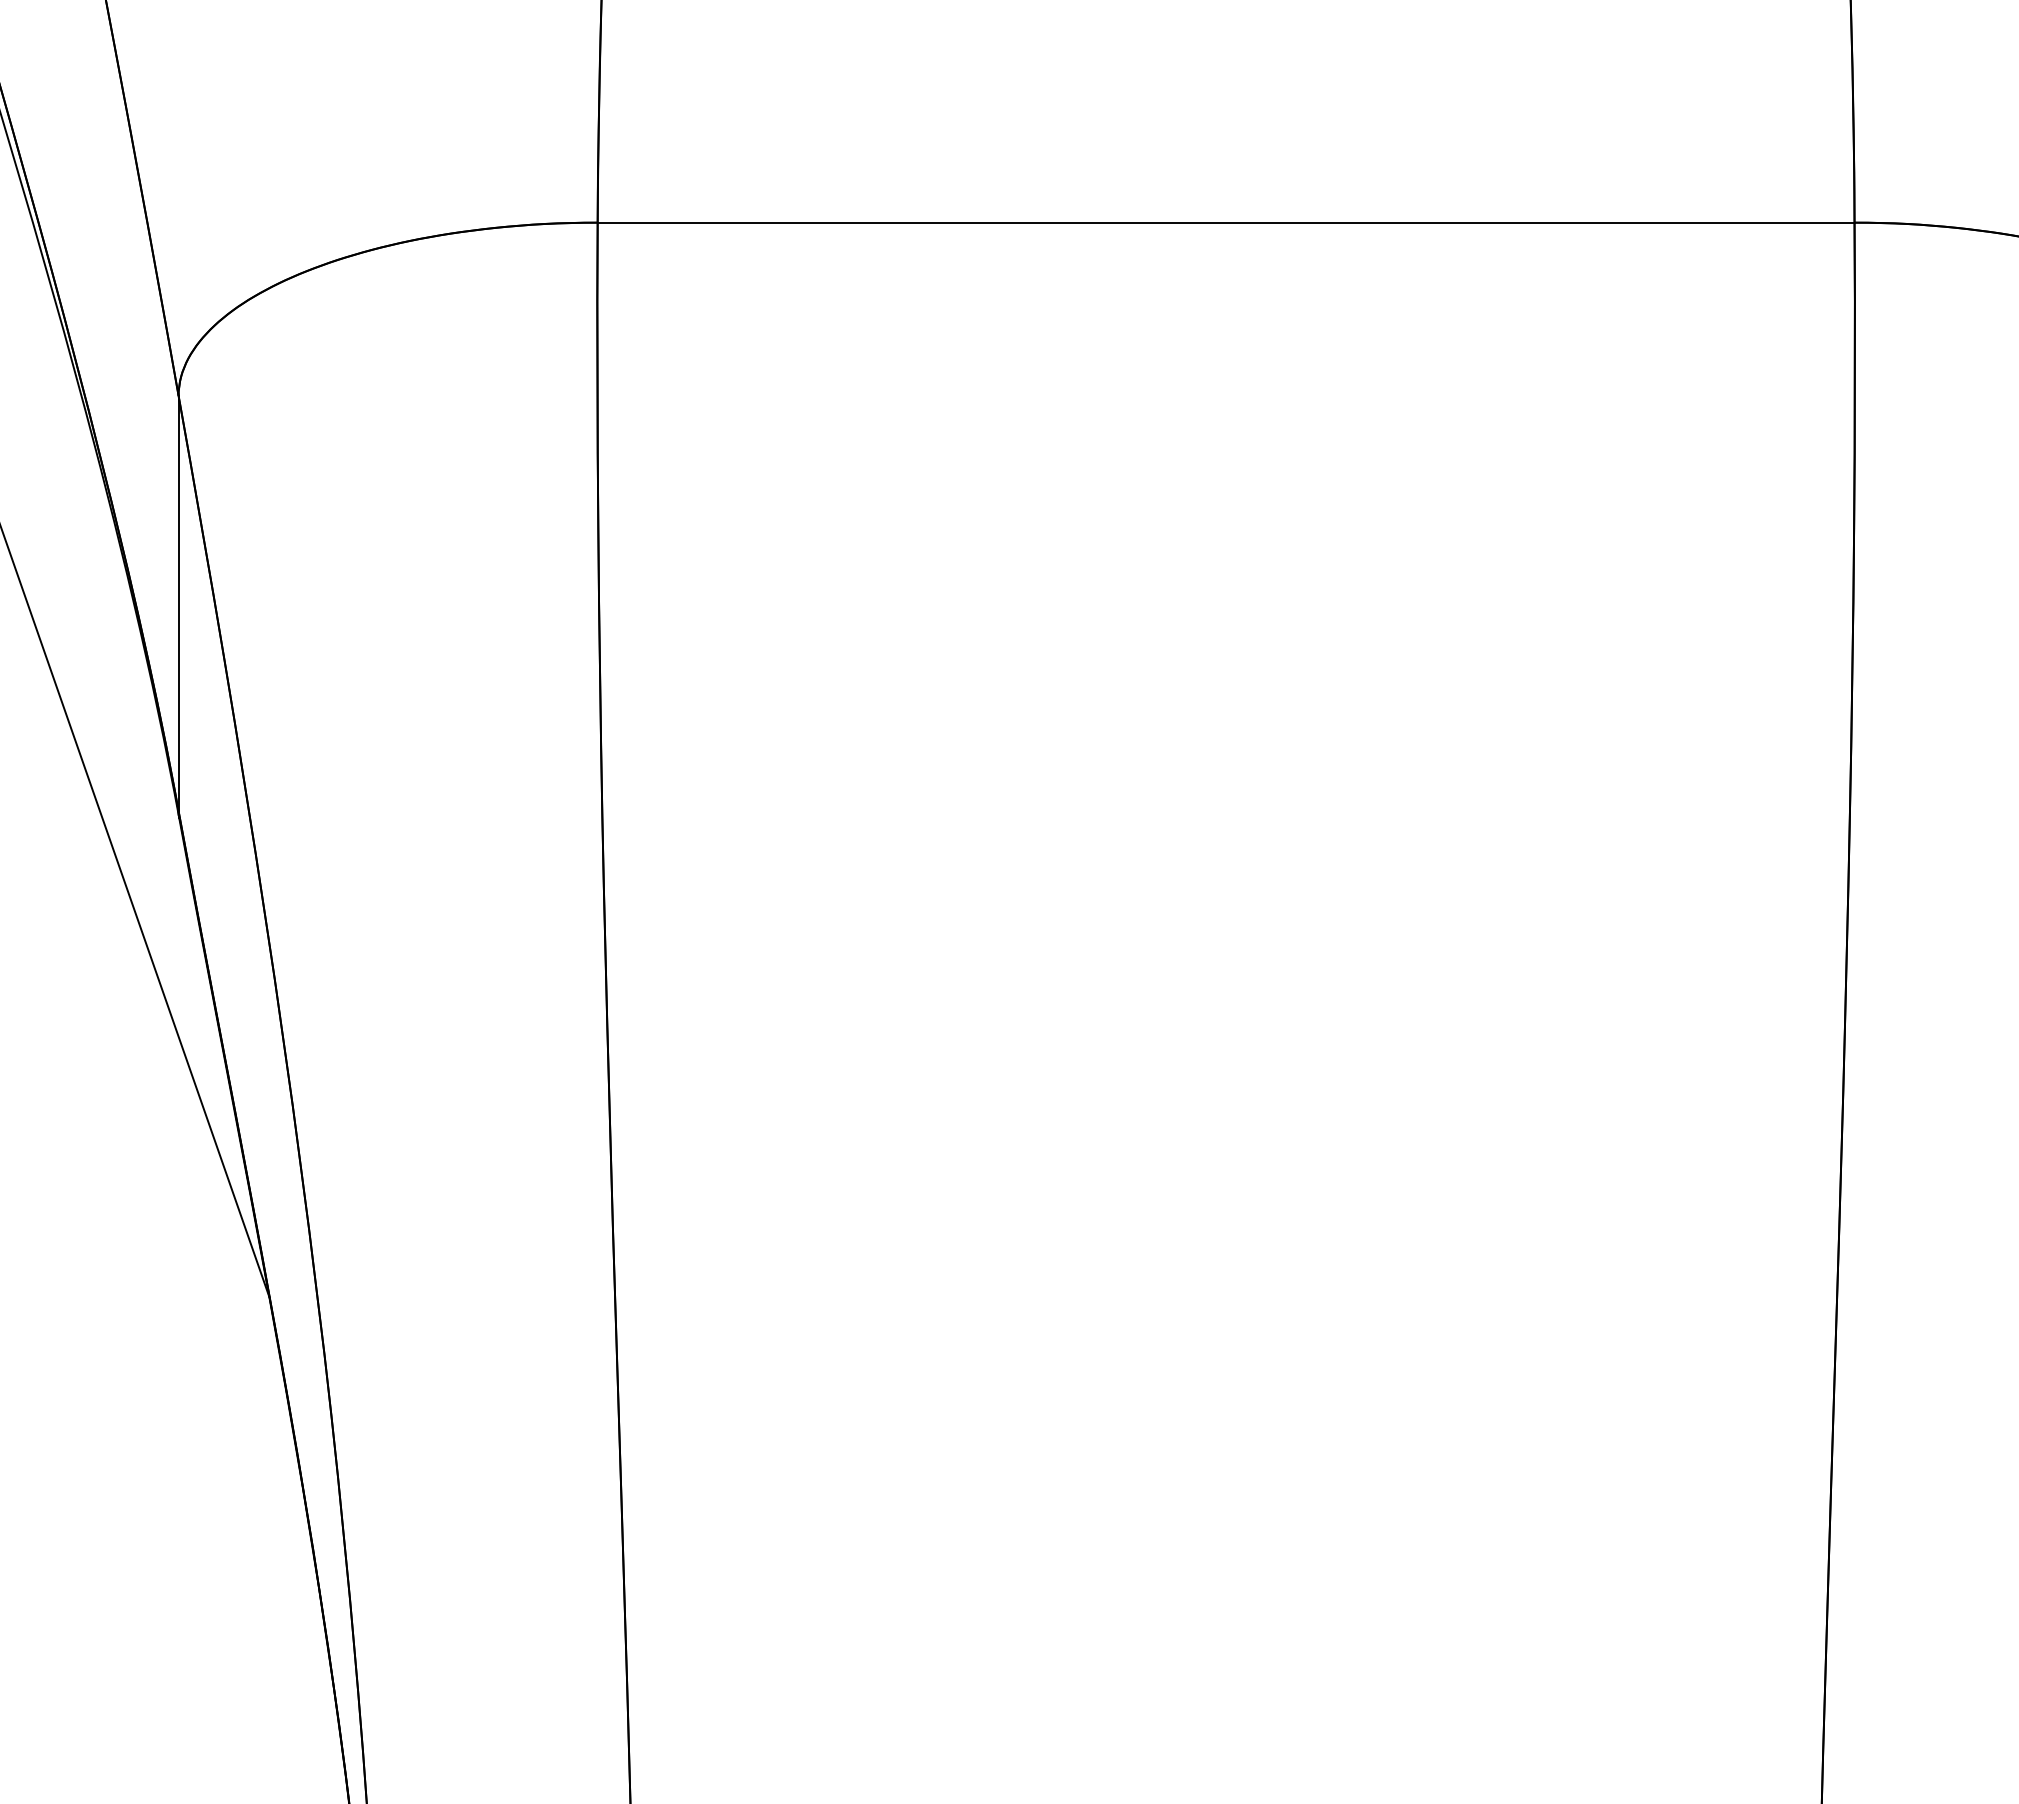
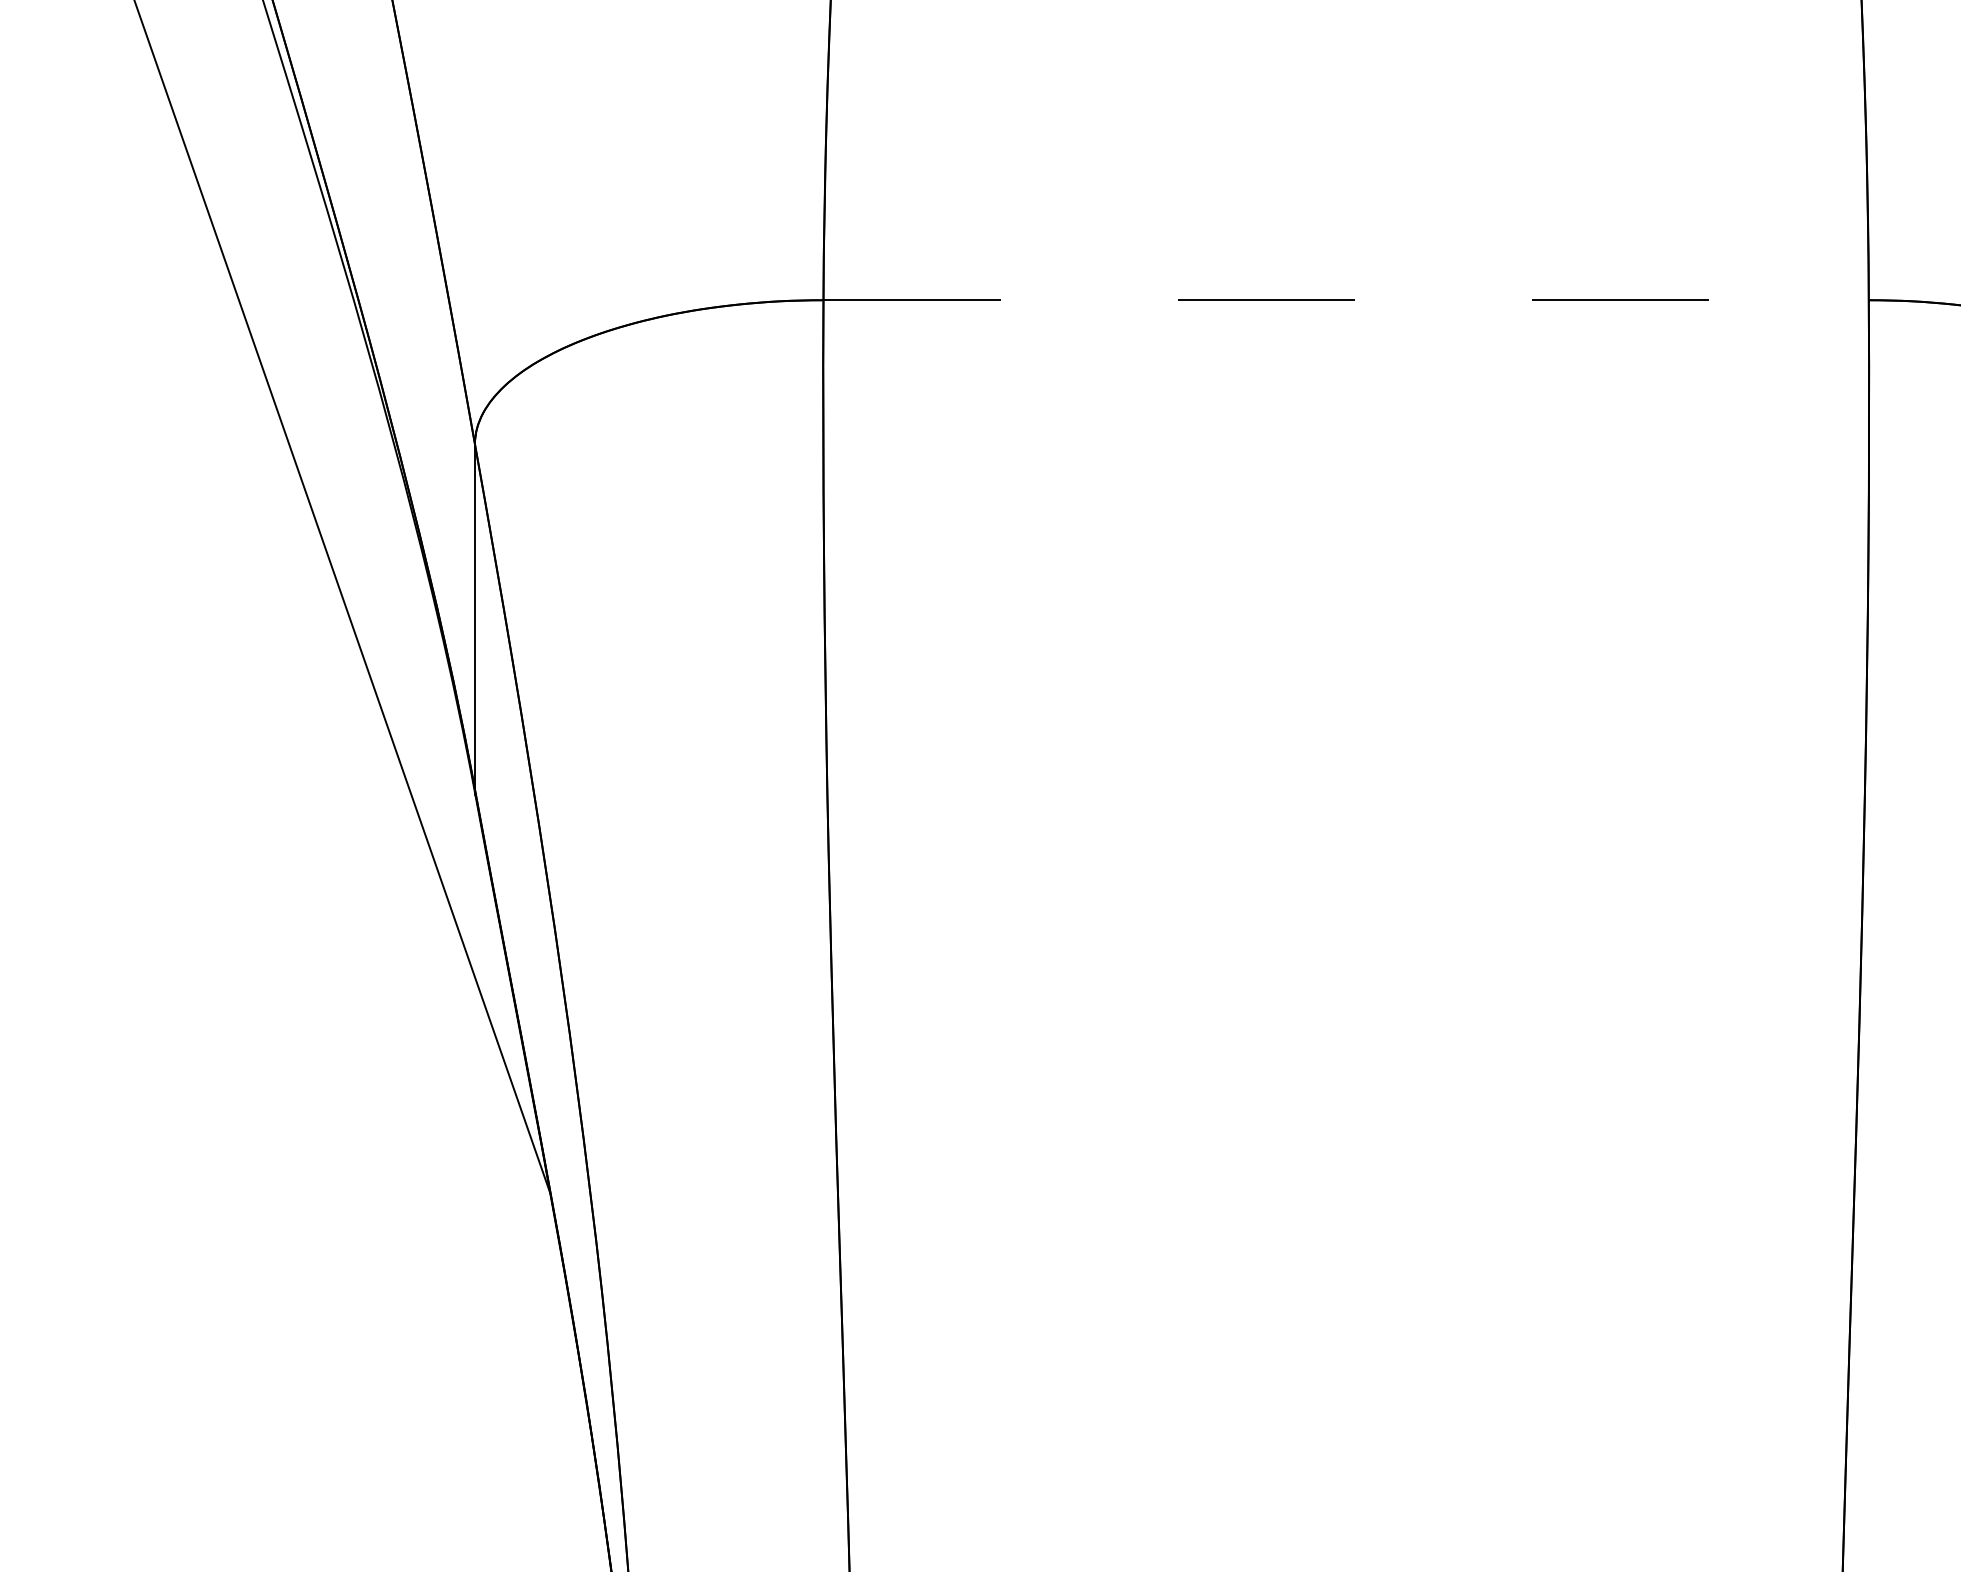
line: (1226, 222) -> (1346, 300), solid -> dashed

